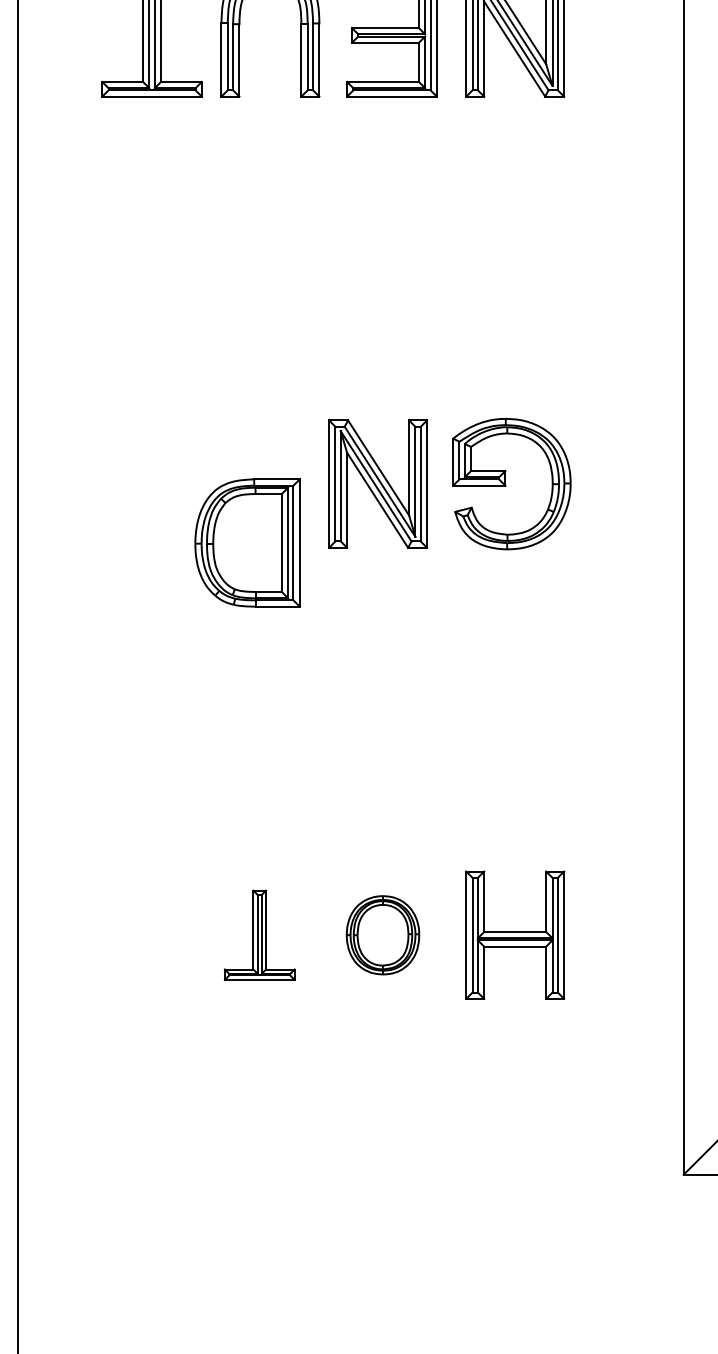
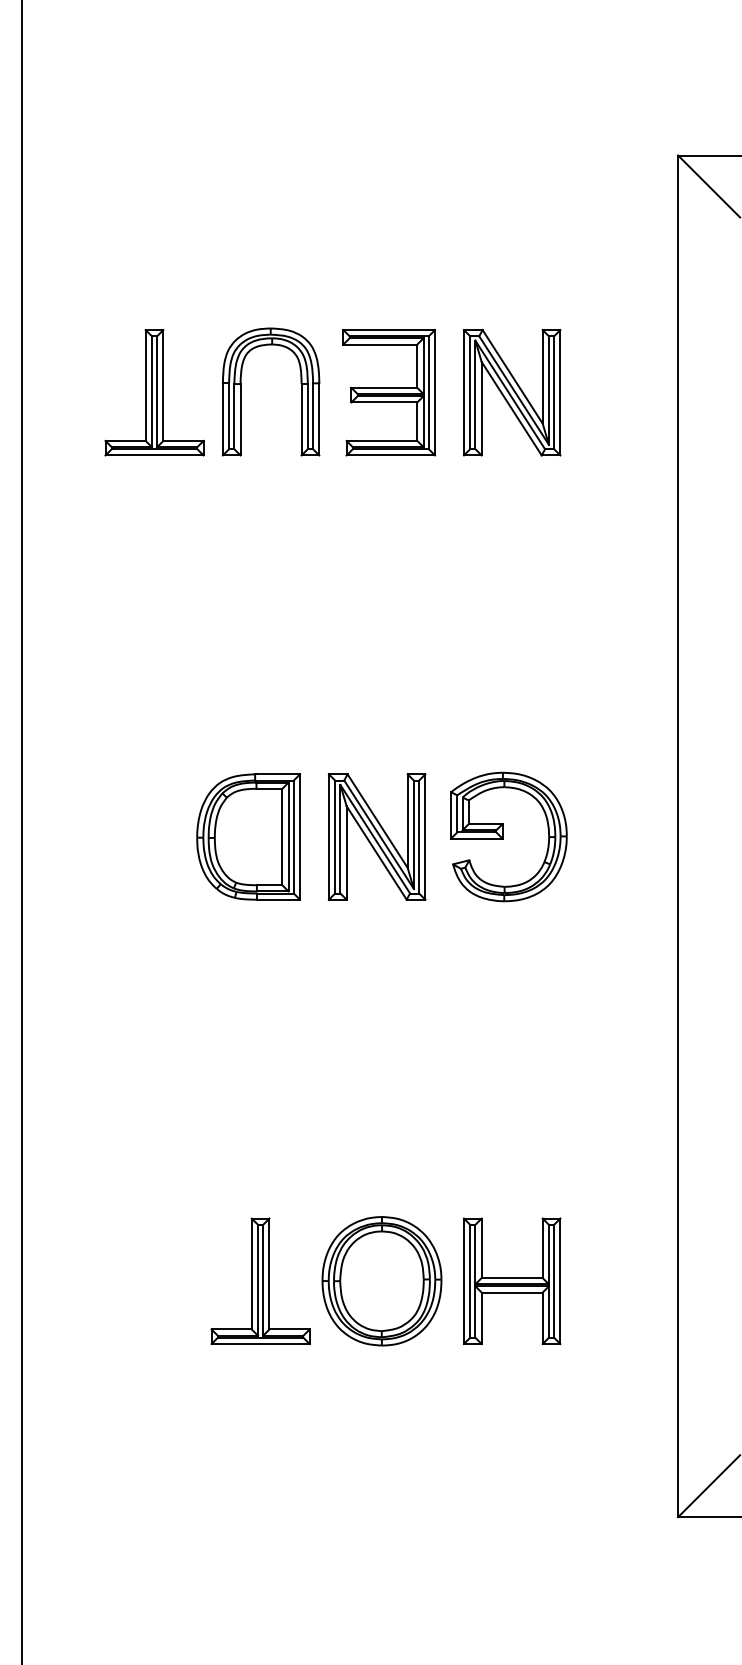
part: (247, 542) -> (248, 836), moved
part: (259, 935) -> (260, 1281), size x1.43
part: (382, 935) -> (381, 1281), size x1.67

